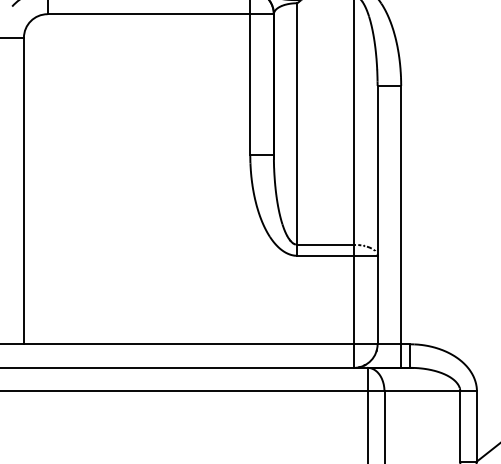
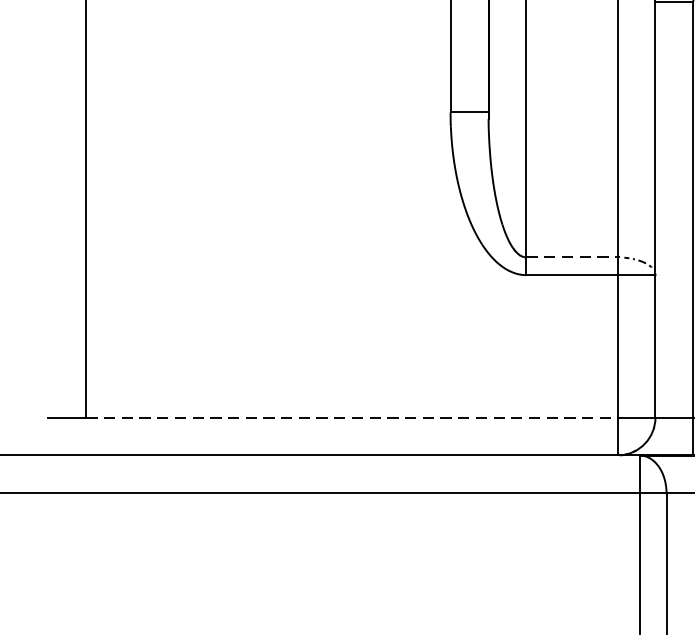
line: (326, 244) -> (573, 256), solid -> dashed
line: (189, 344) -> (352, 417), solid -> dashed

